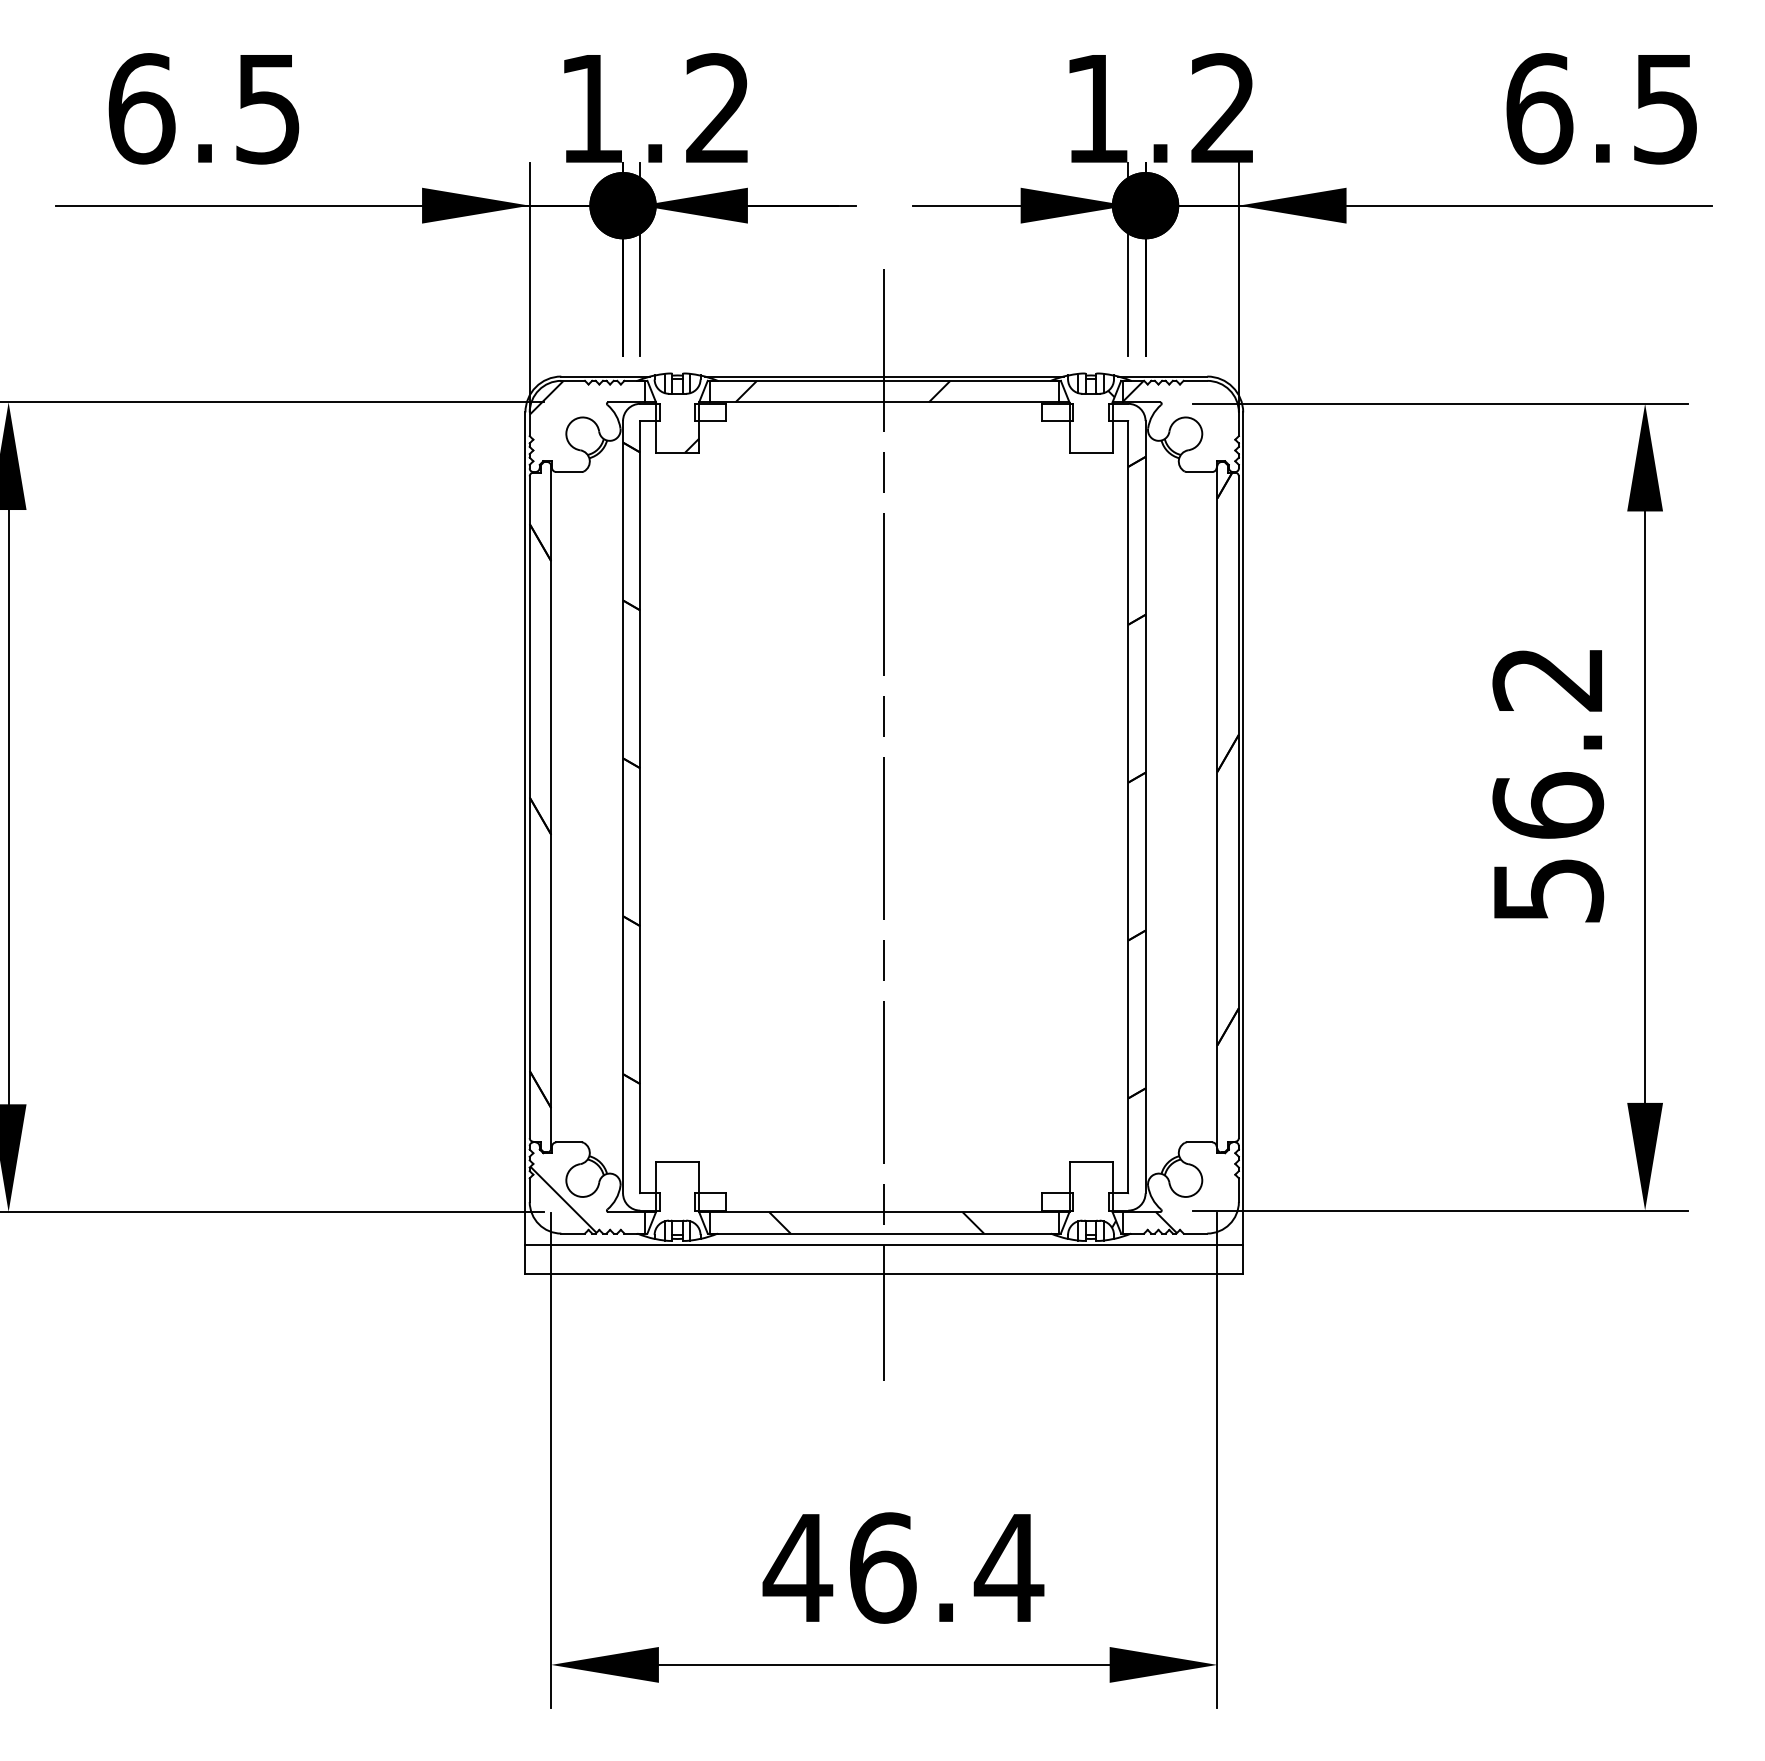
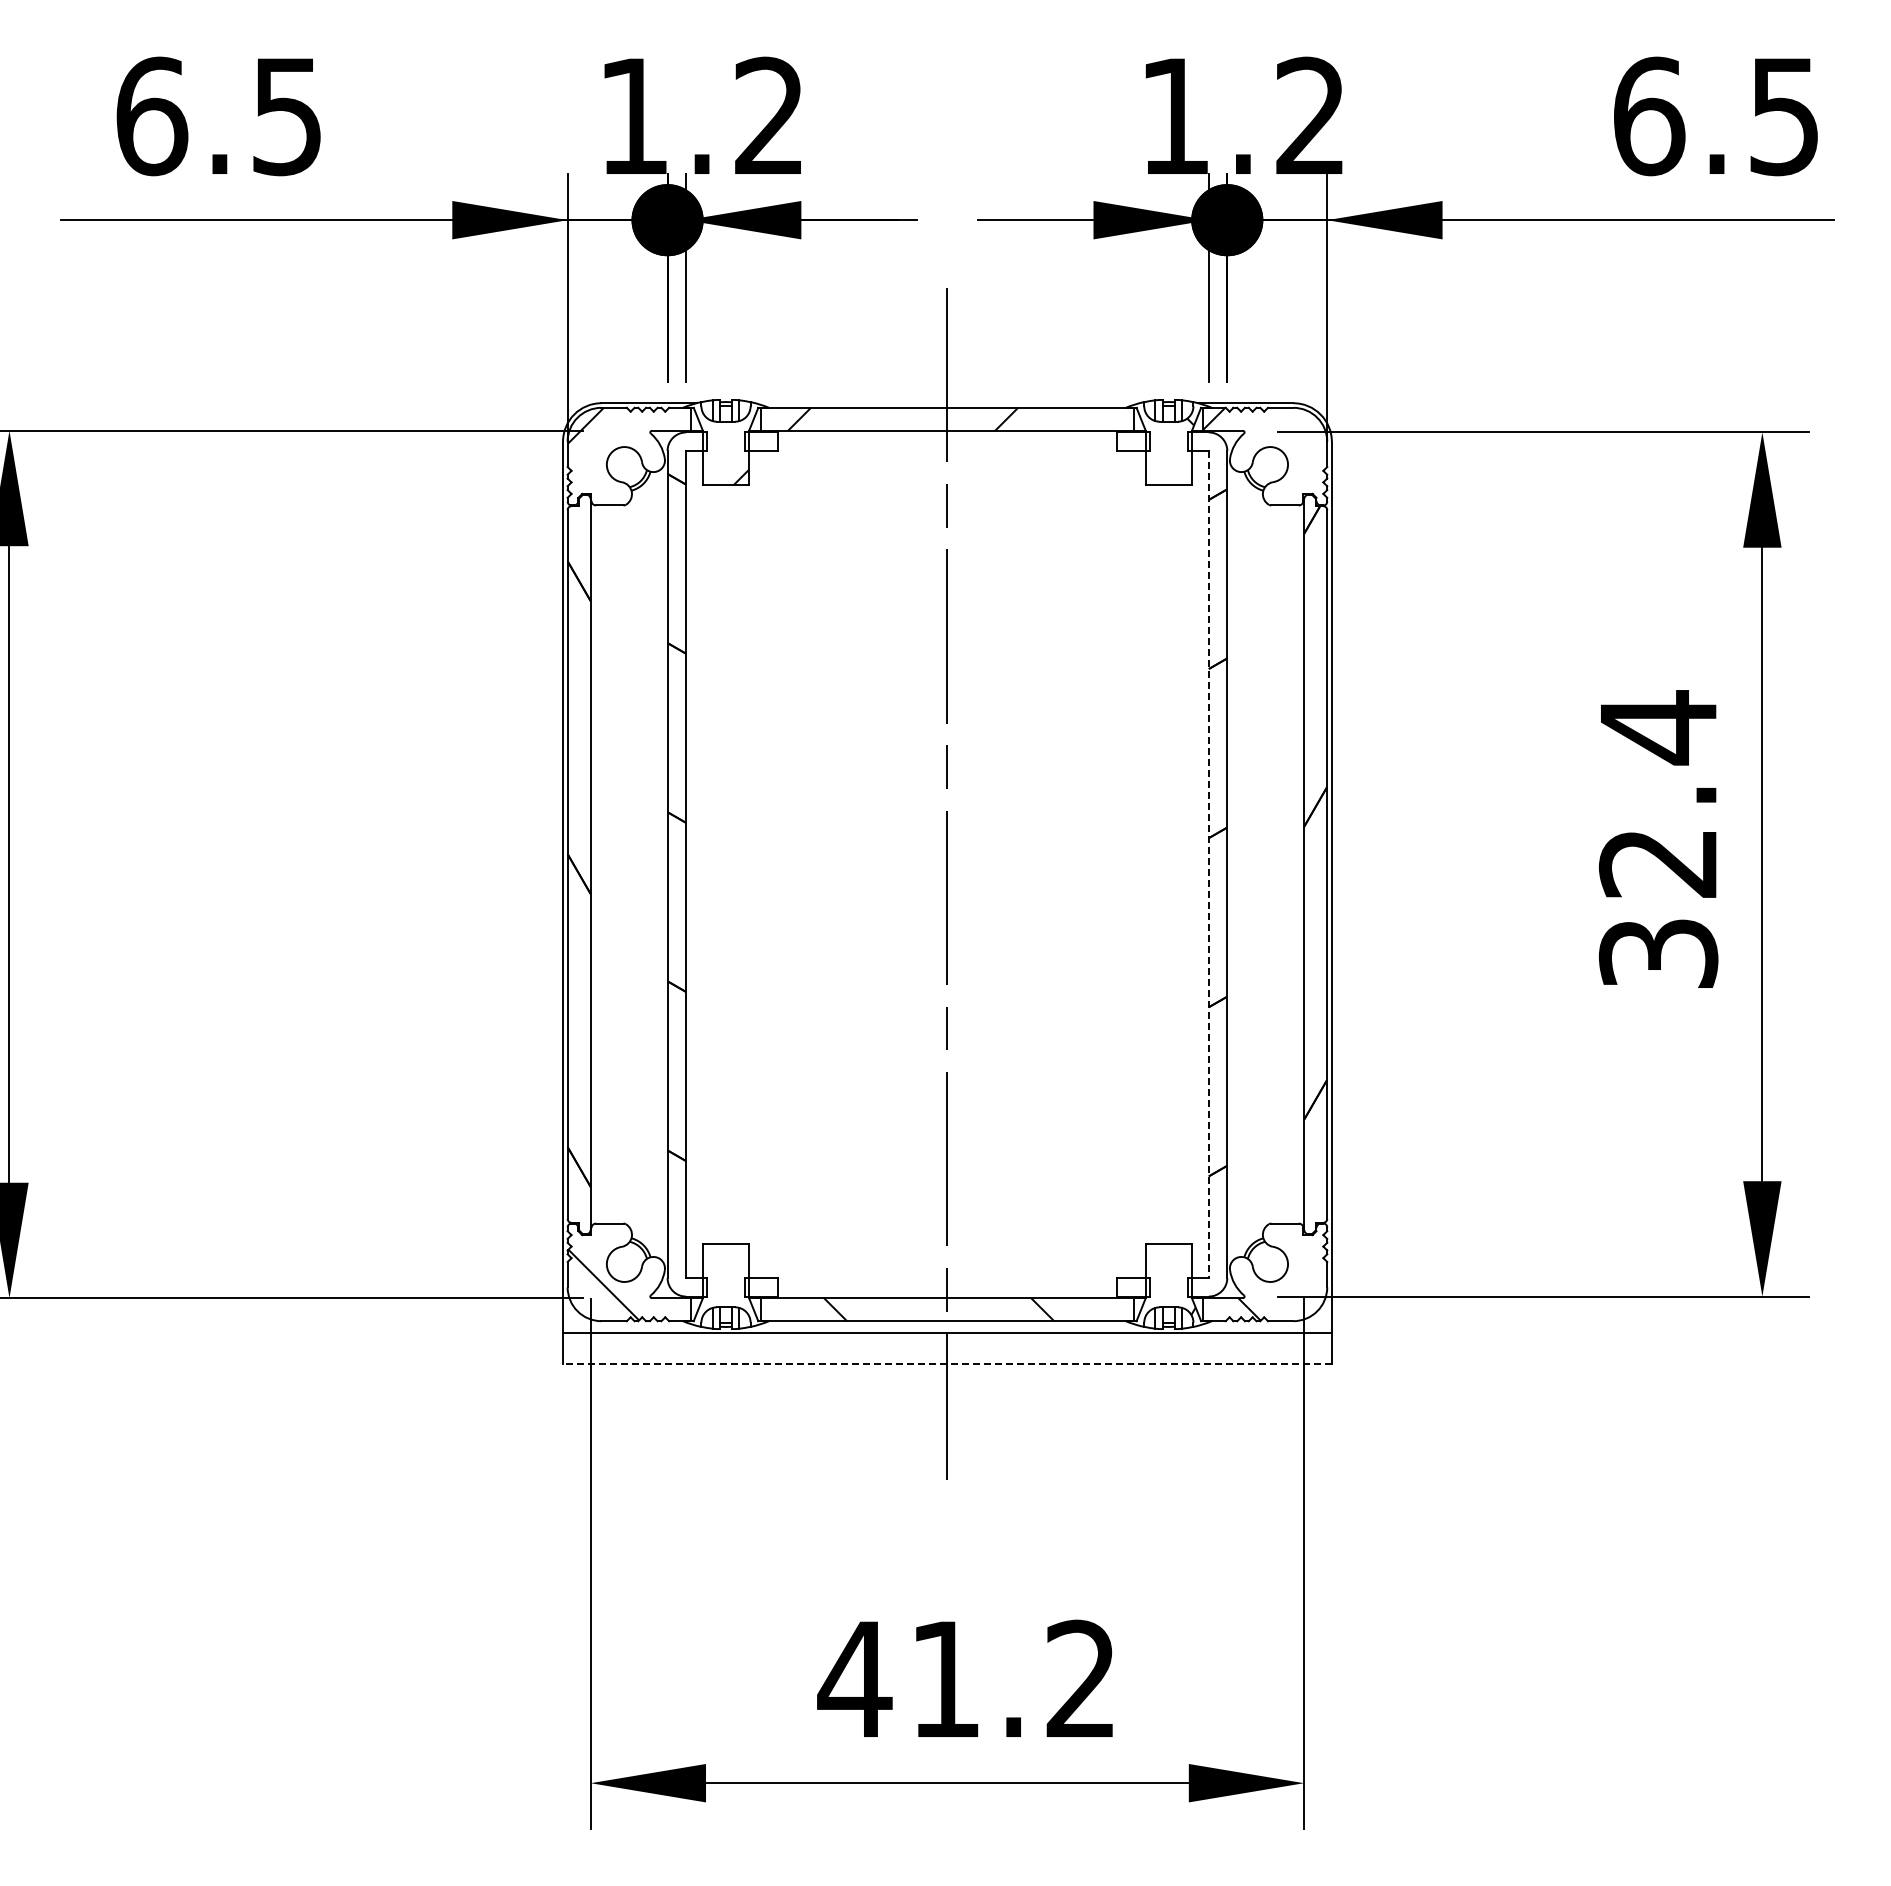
line: (884, 376) -> (947, 403), removed
text: (1548, 782) -> (1658, 838), 56.2 -> 32.4
line: (1128, 807) -> (1208, 864), solid -> dashed
line: (883, 1274) -> (946, 1364), solid -> dashed
text: (946, 1568) -> (1014, 1679), 46.4 -> 41.2

